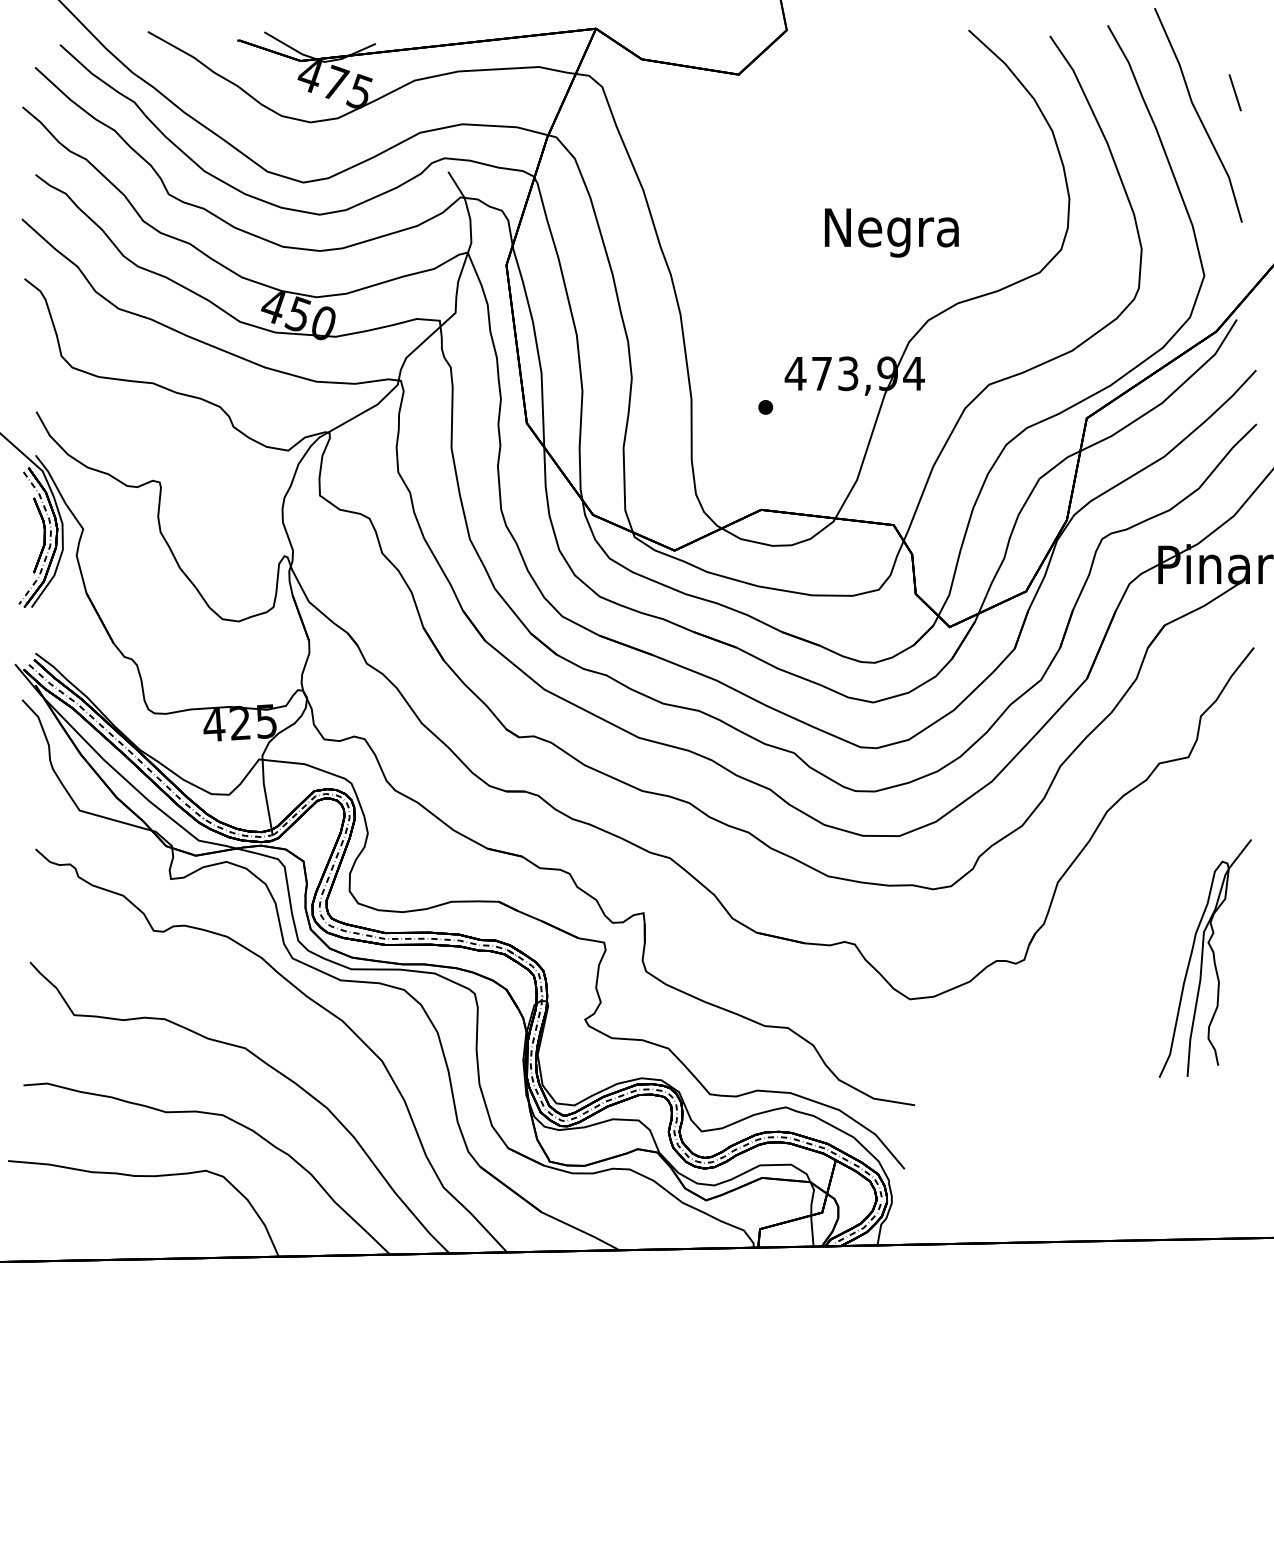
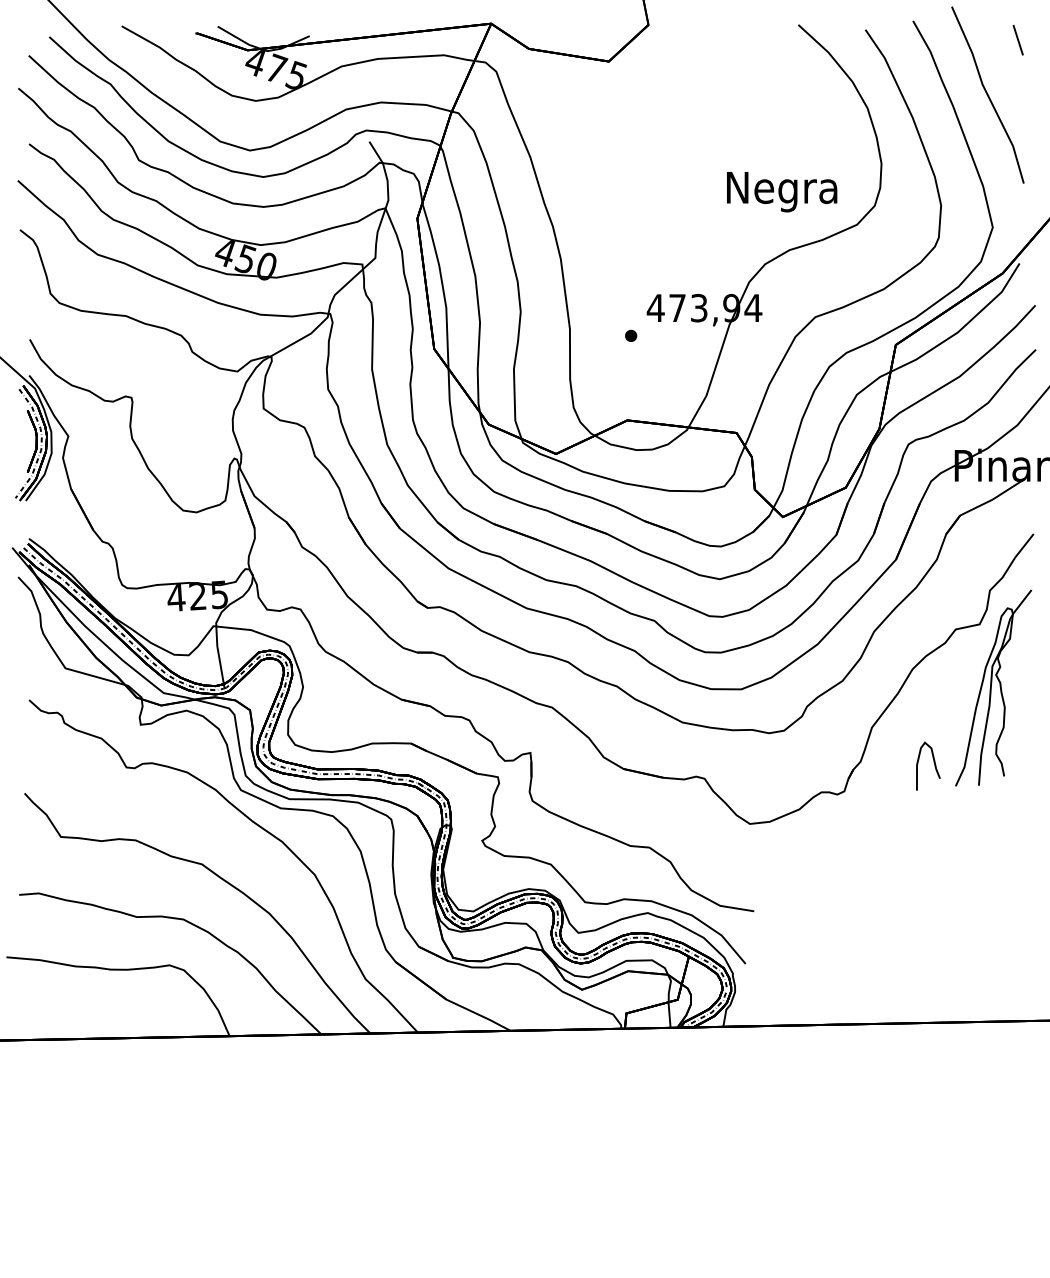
line: (1234, 92) -> (1017, 40), moved
text: (891, 232) -> (781, 191), moved
curve: (1133, 928) -> (934, 765), added
part: (1204, 958) -> (992, 688), moved

